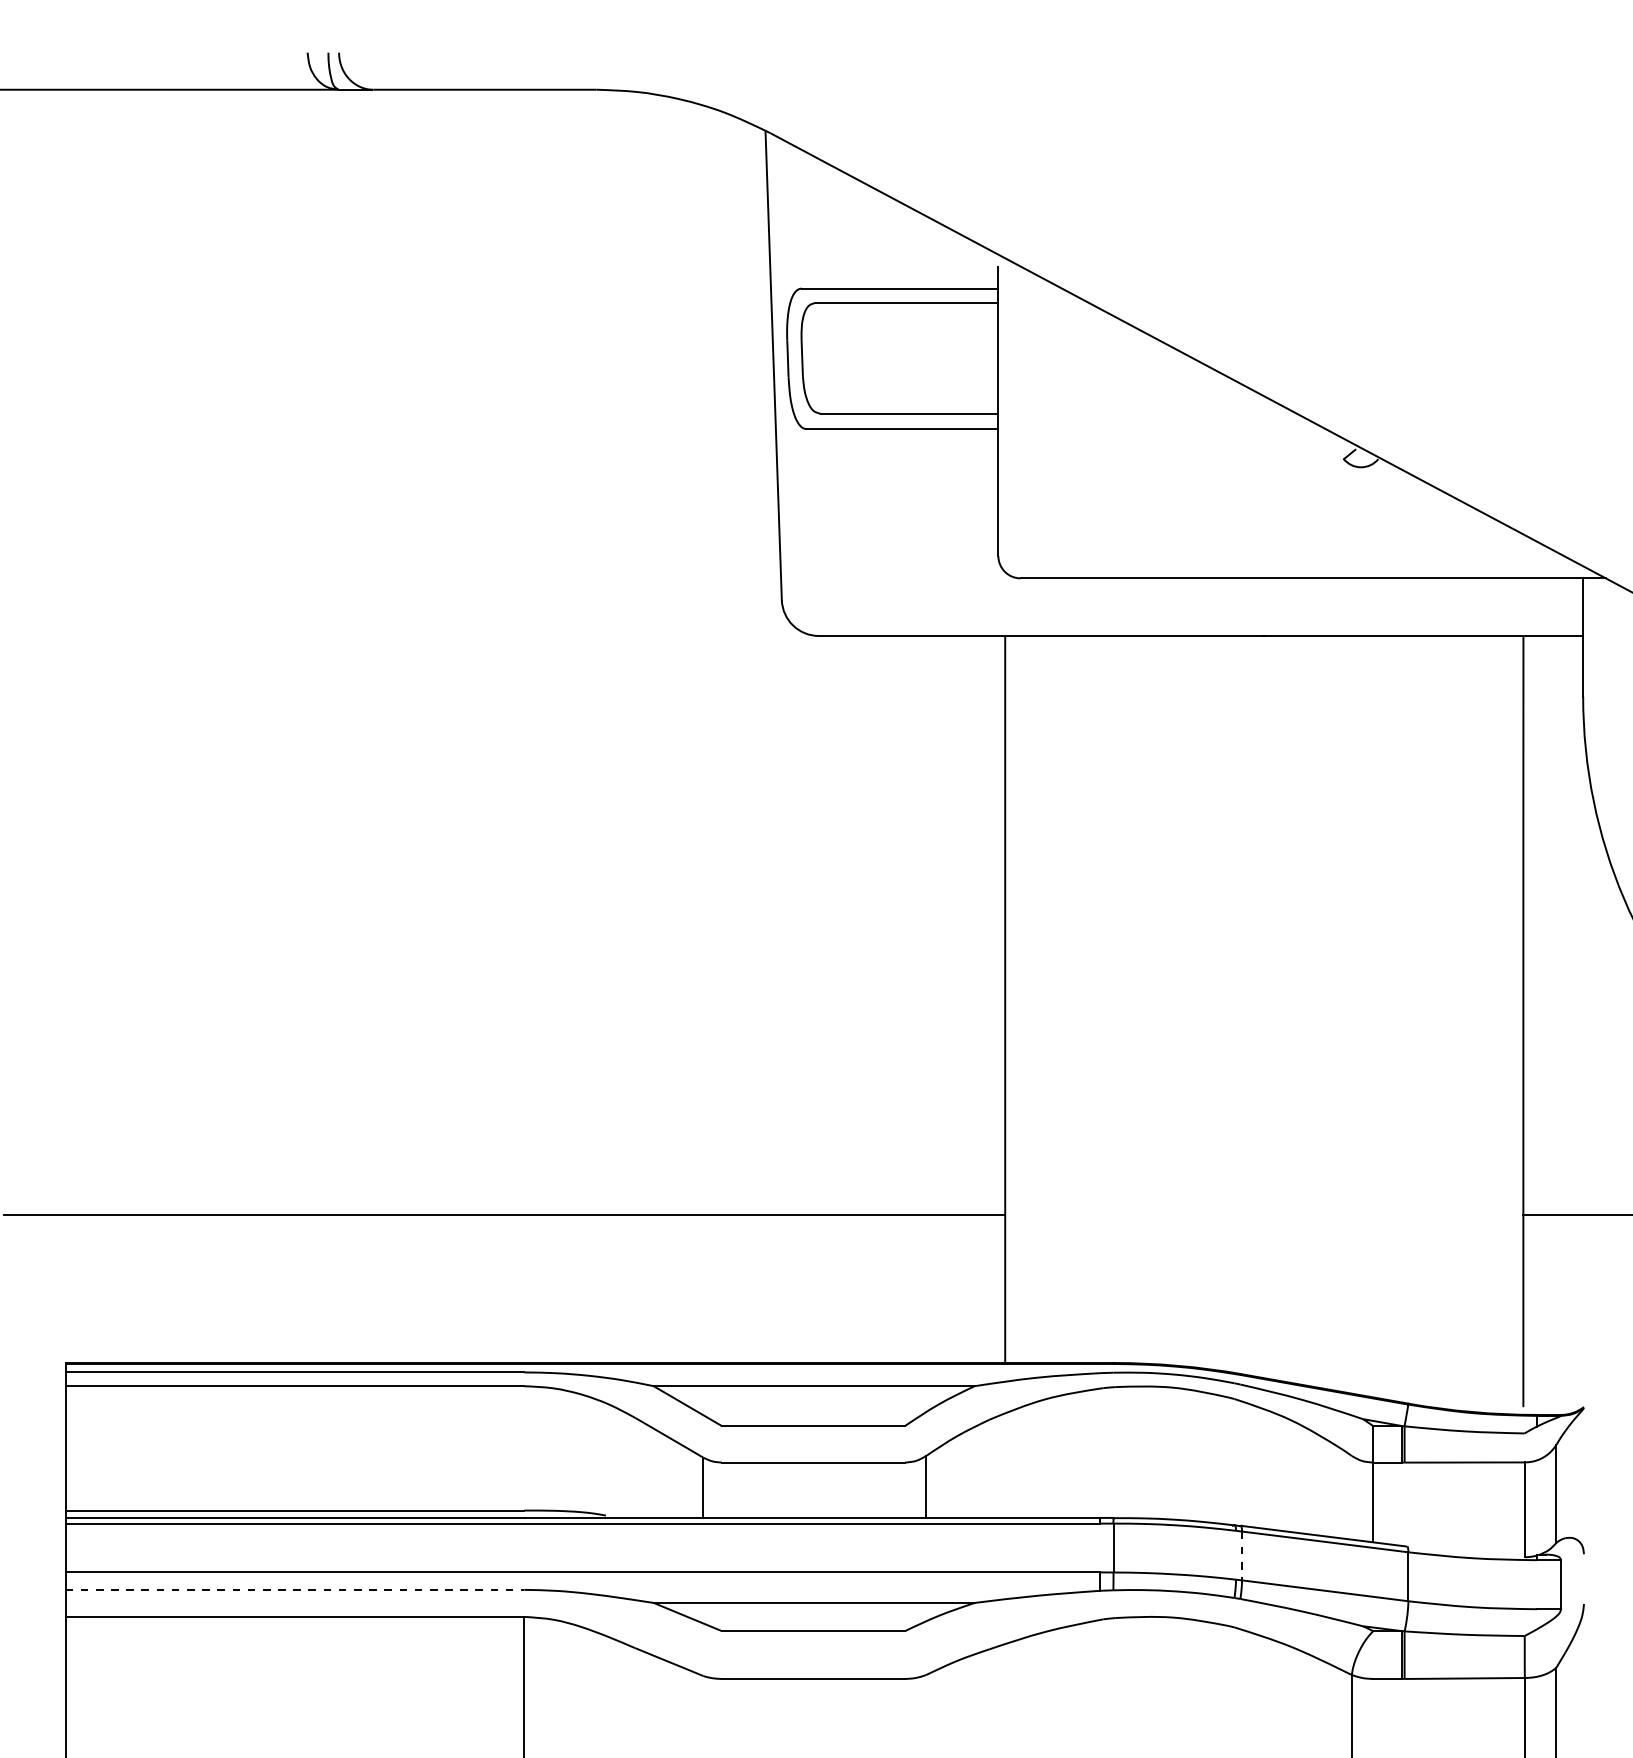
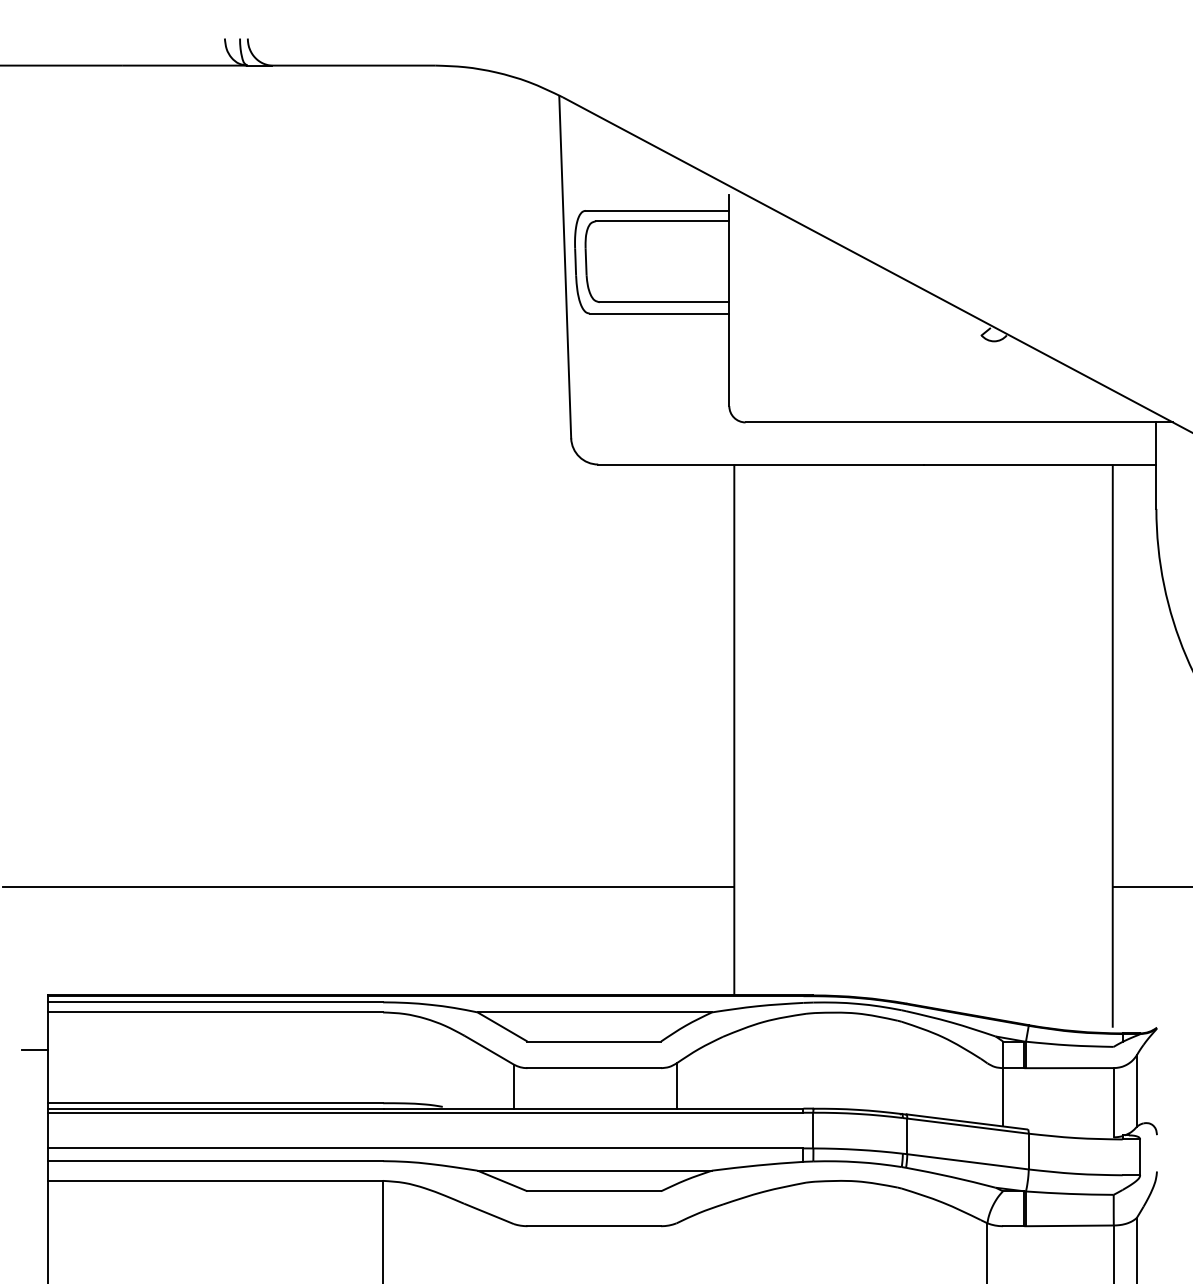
line: (47, 1437) -> (34, 1049), added
line: (1242, 1556) -> (907, 1136), dashed -> solid
line: (295, 1589) -> (216, 1160), dashed -> solid

